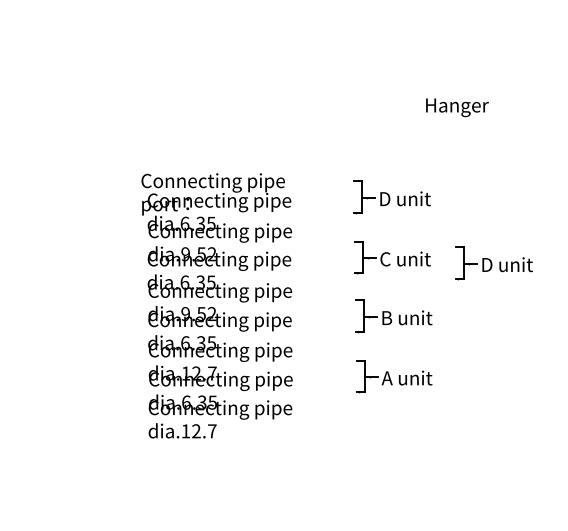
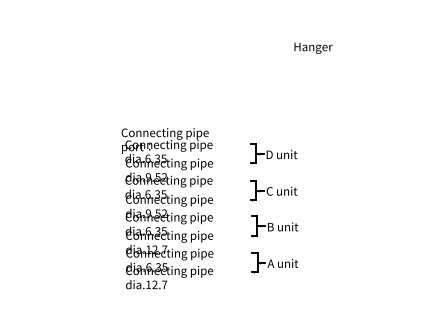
text: (457, 106) -> (313, 47), moved
part: (493, 262) -> (335, 193), removed
text: (217, 305) -> (167, 208), moved

